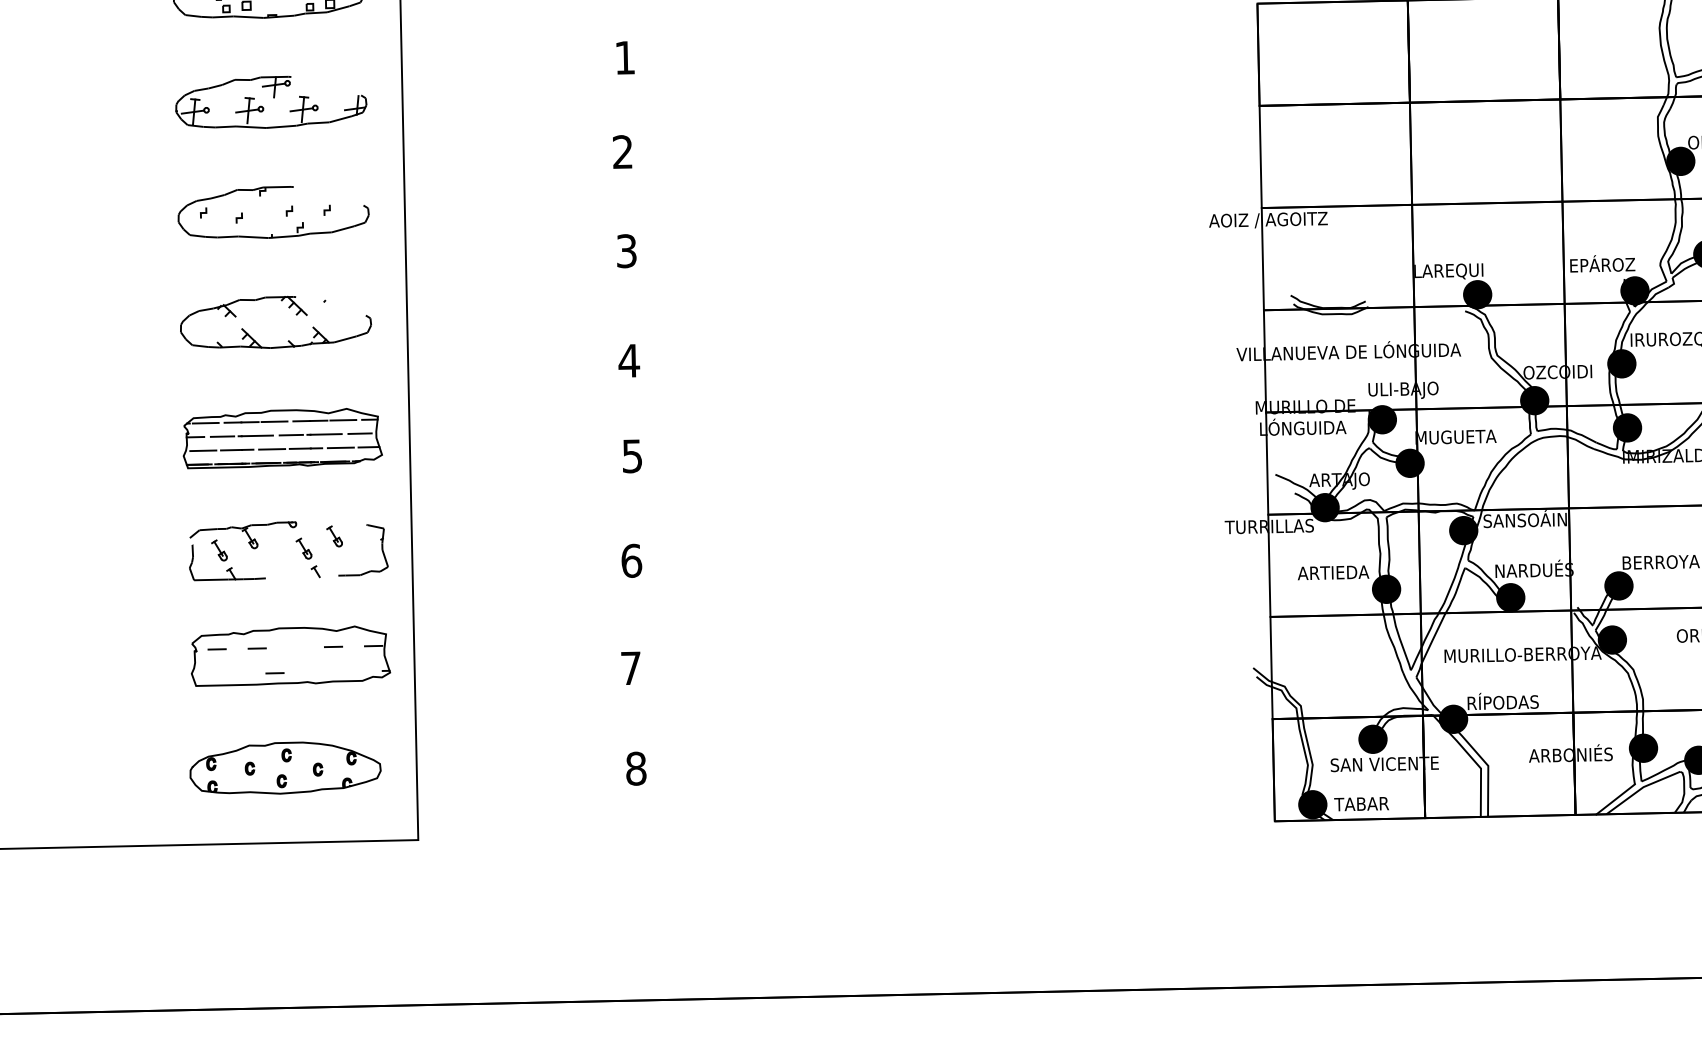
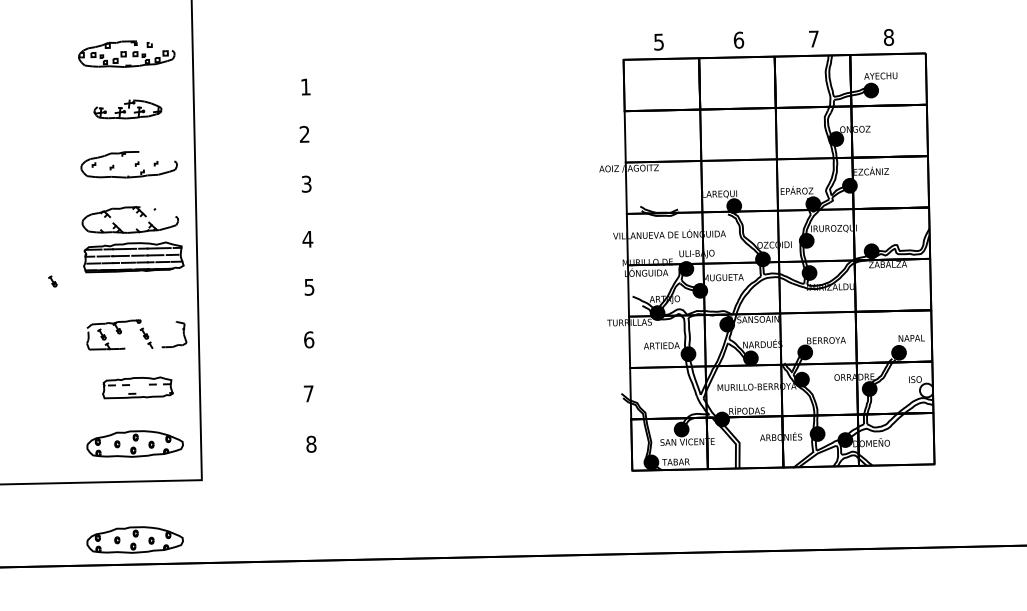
part: (270, 102) -> (127, 109), size x0.7
part: (282, 438) -> (133, 257), moved
part: (333, 536) -> (52, 281), moved
part: (290, 655) -> (137, 387), size x0.7
part: (284, 958) -> (134, 539), added

